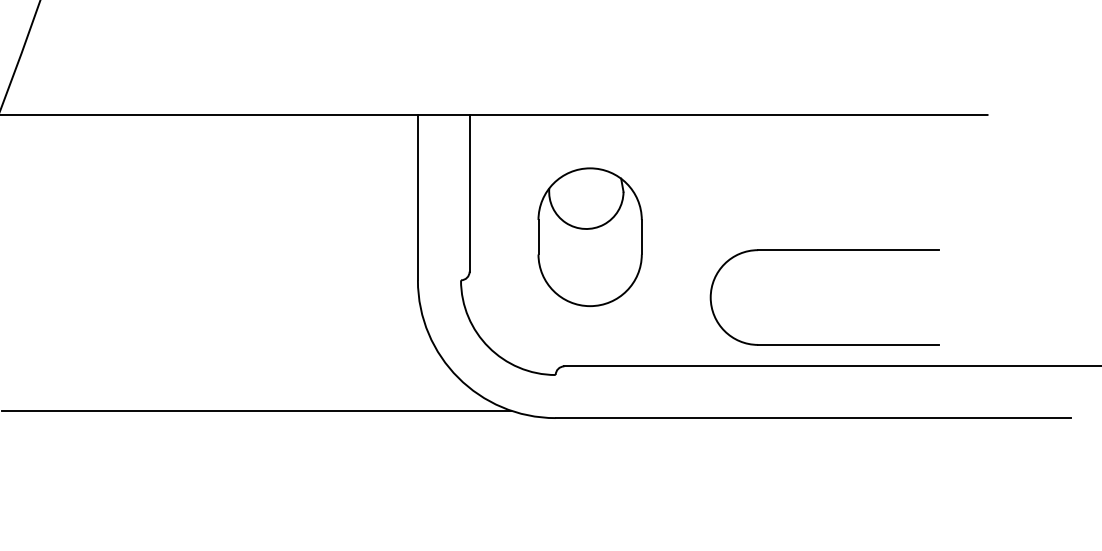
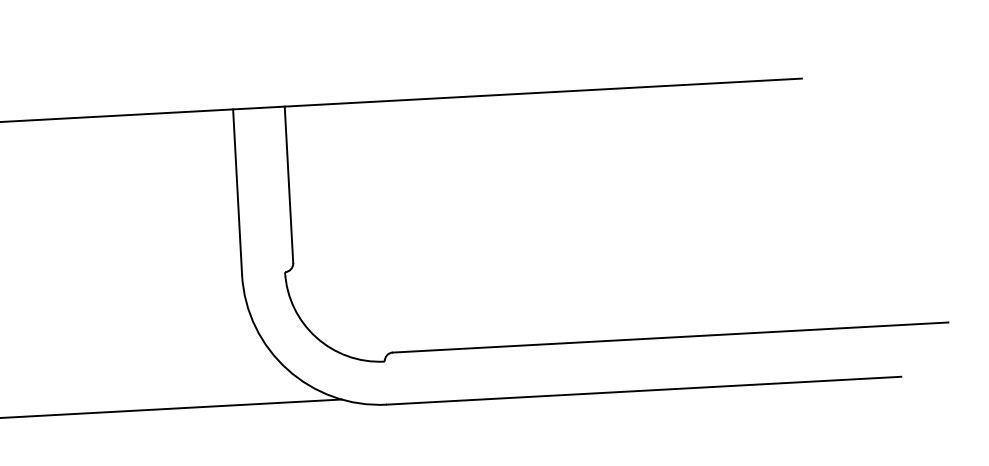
part: (589, 236) -> (411, 221), removed
part: (824, 250) -> (646, 222), removed

